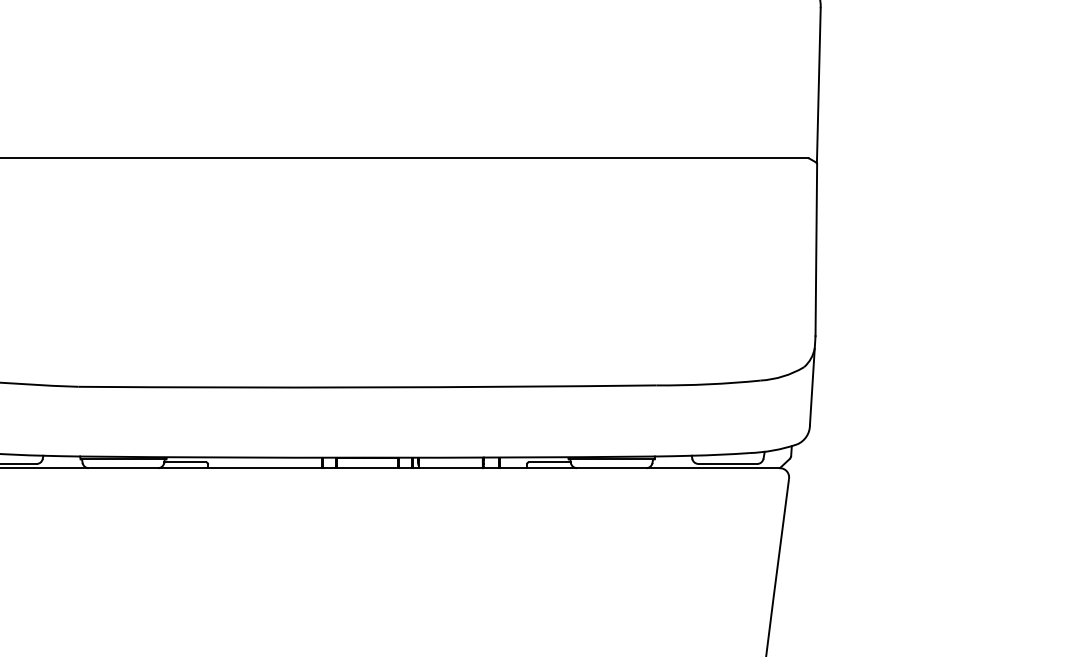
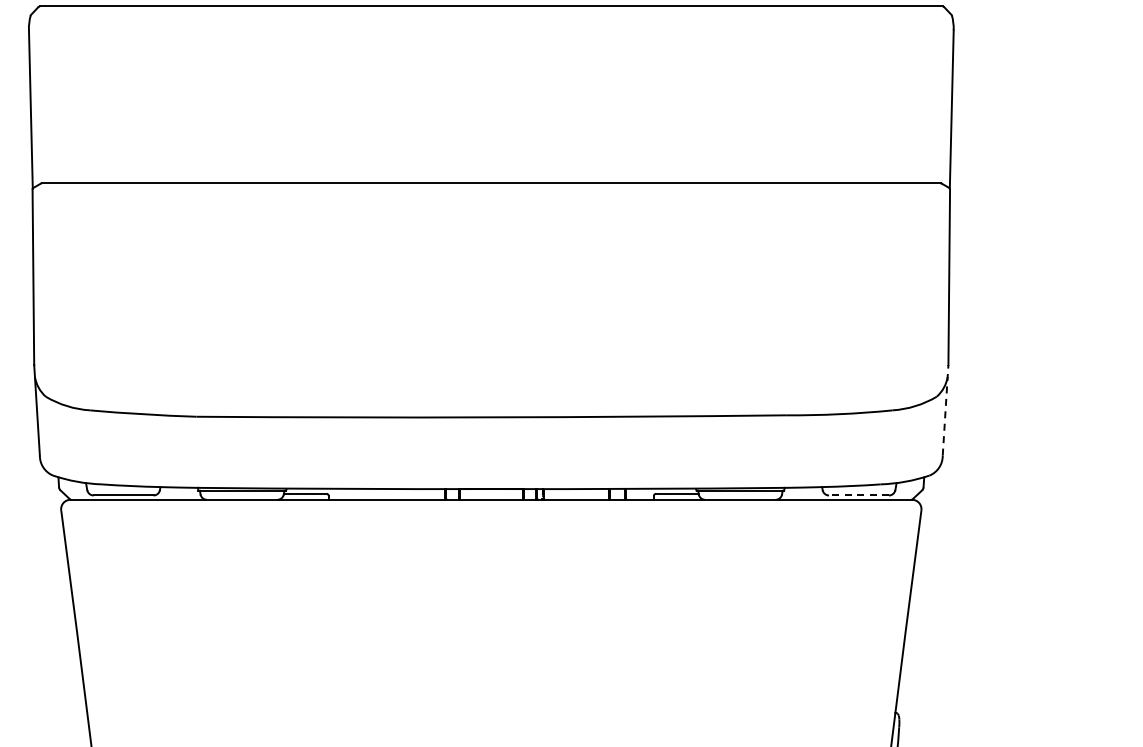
line: (812, 379) -> (945, 409), solid -> dashed
line: (727, 463) -> (858, 495), solid -> dashed

